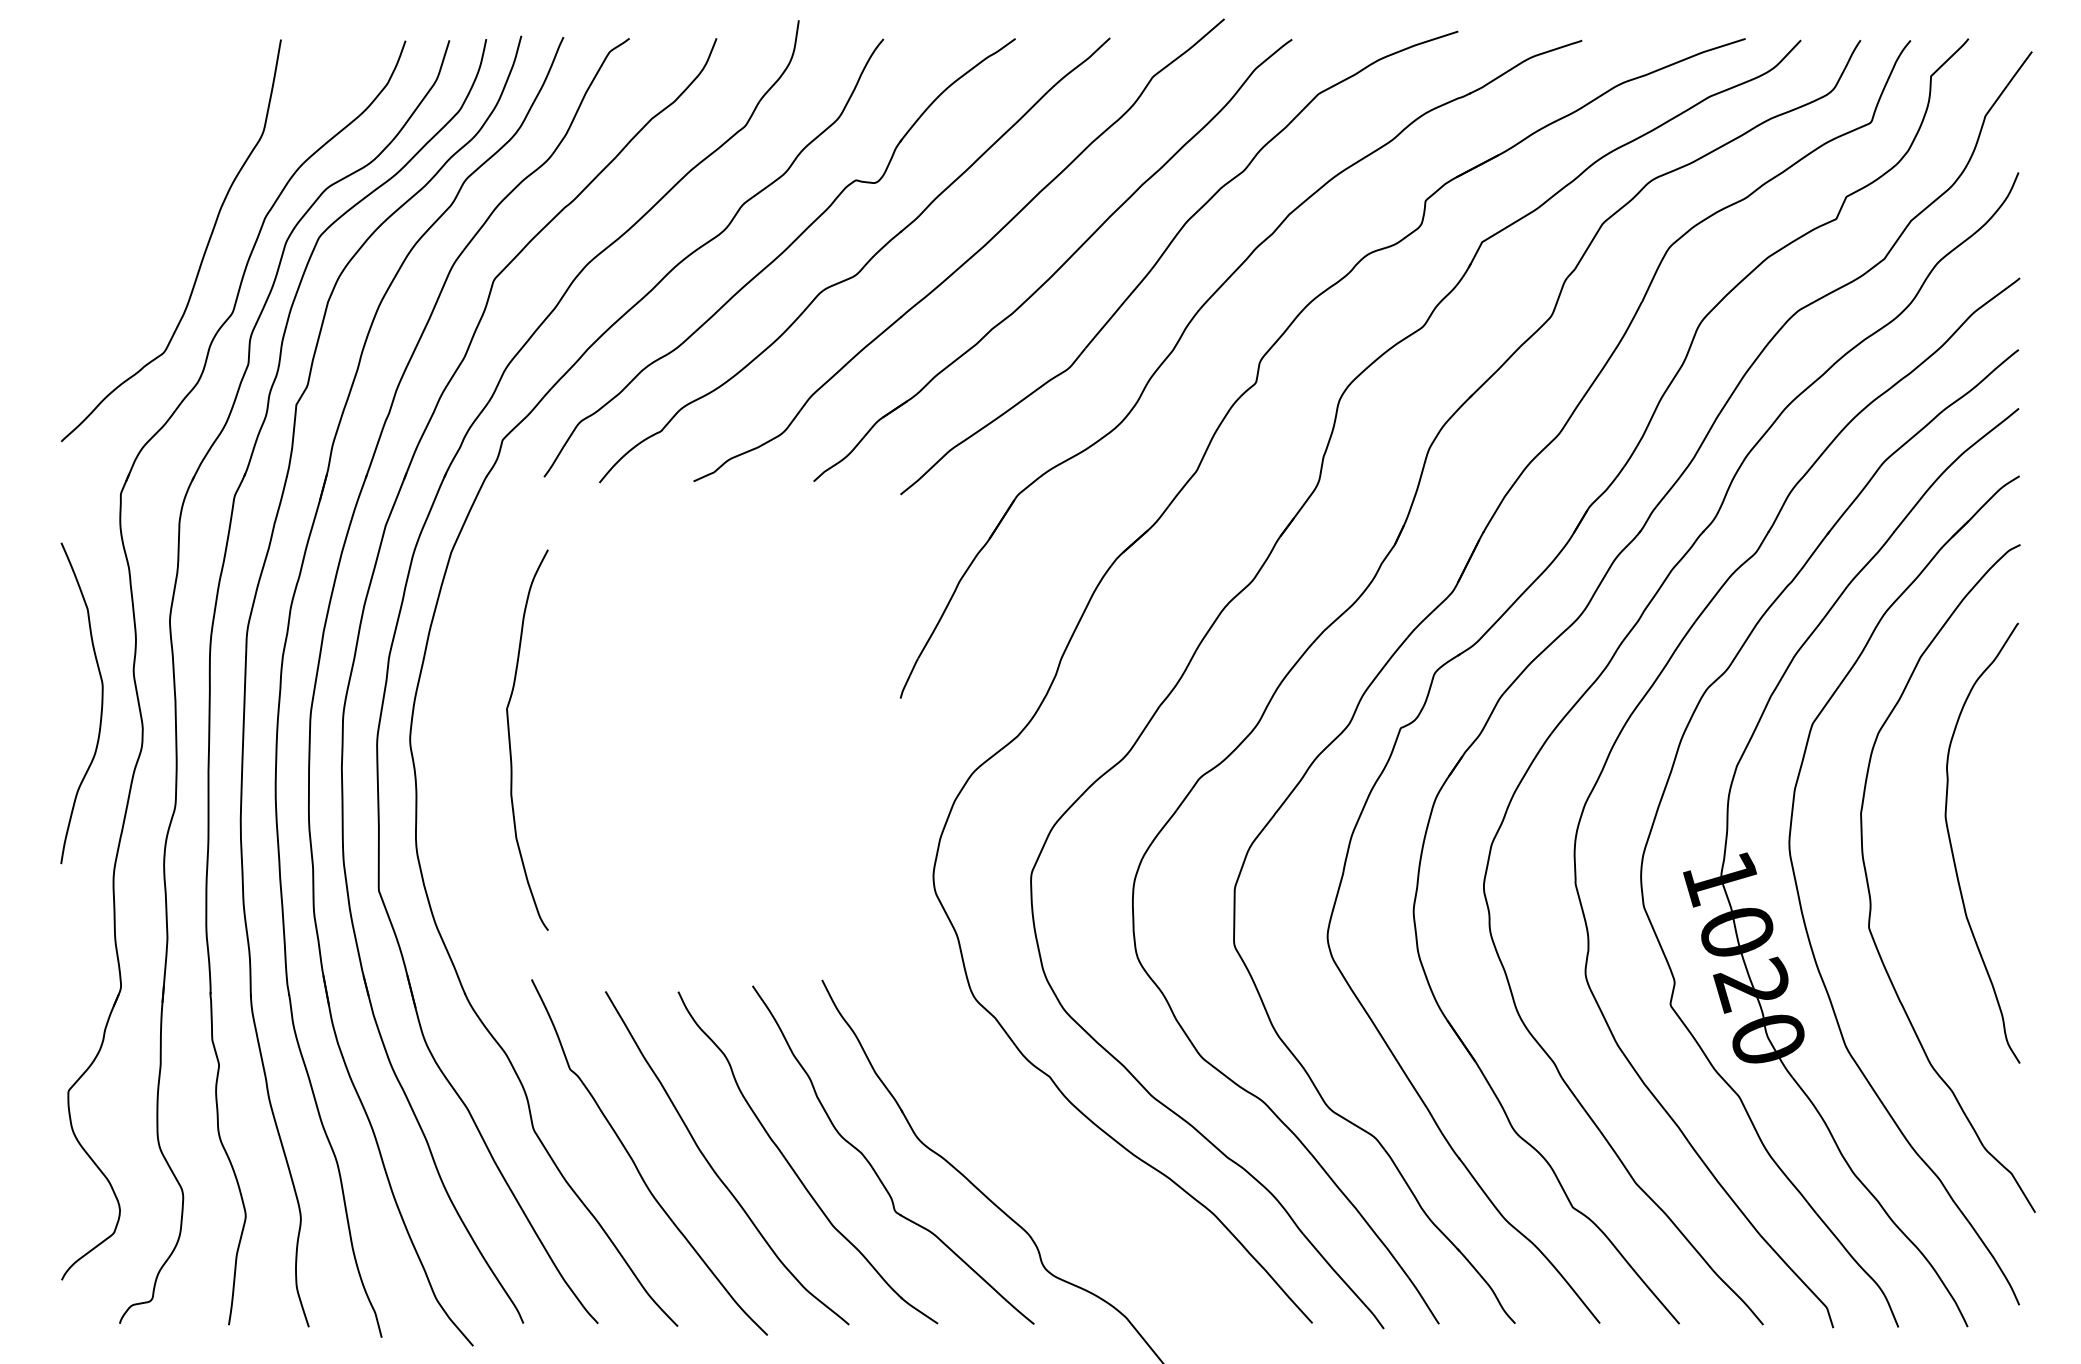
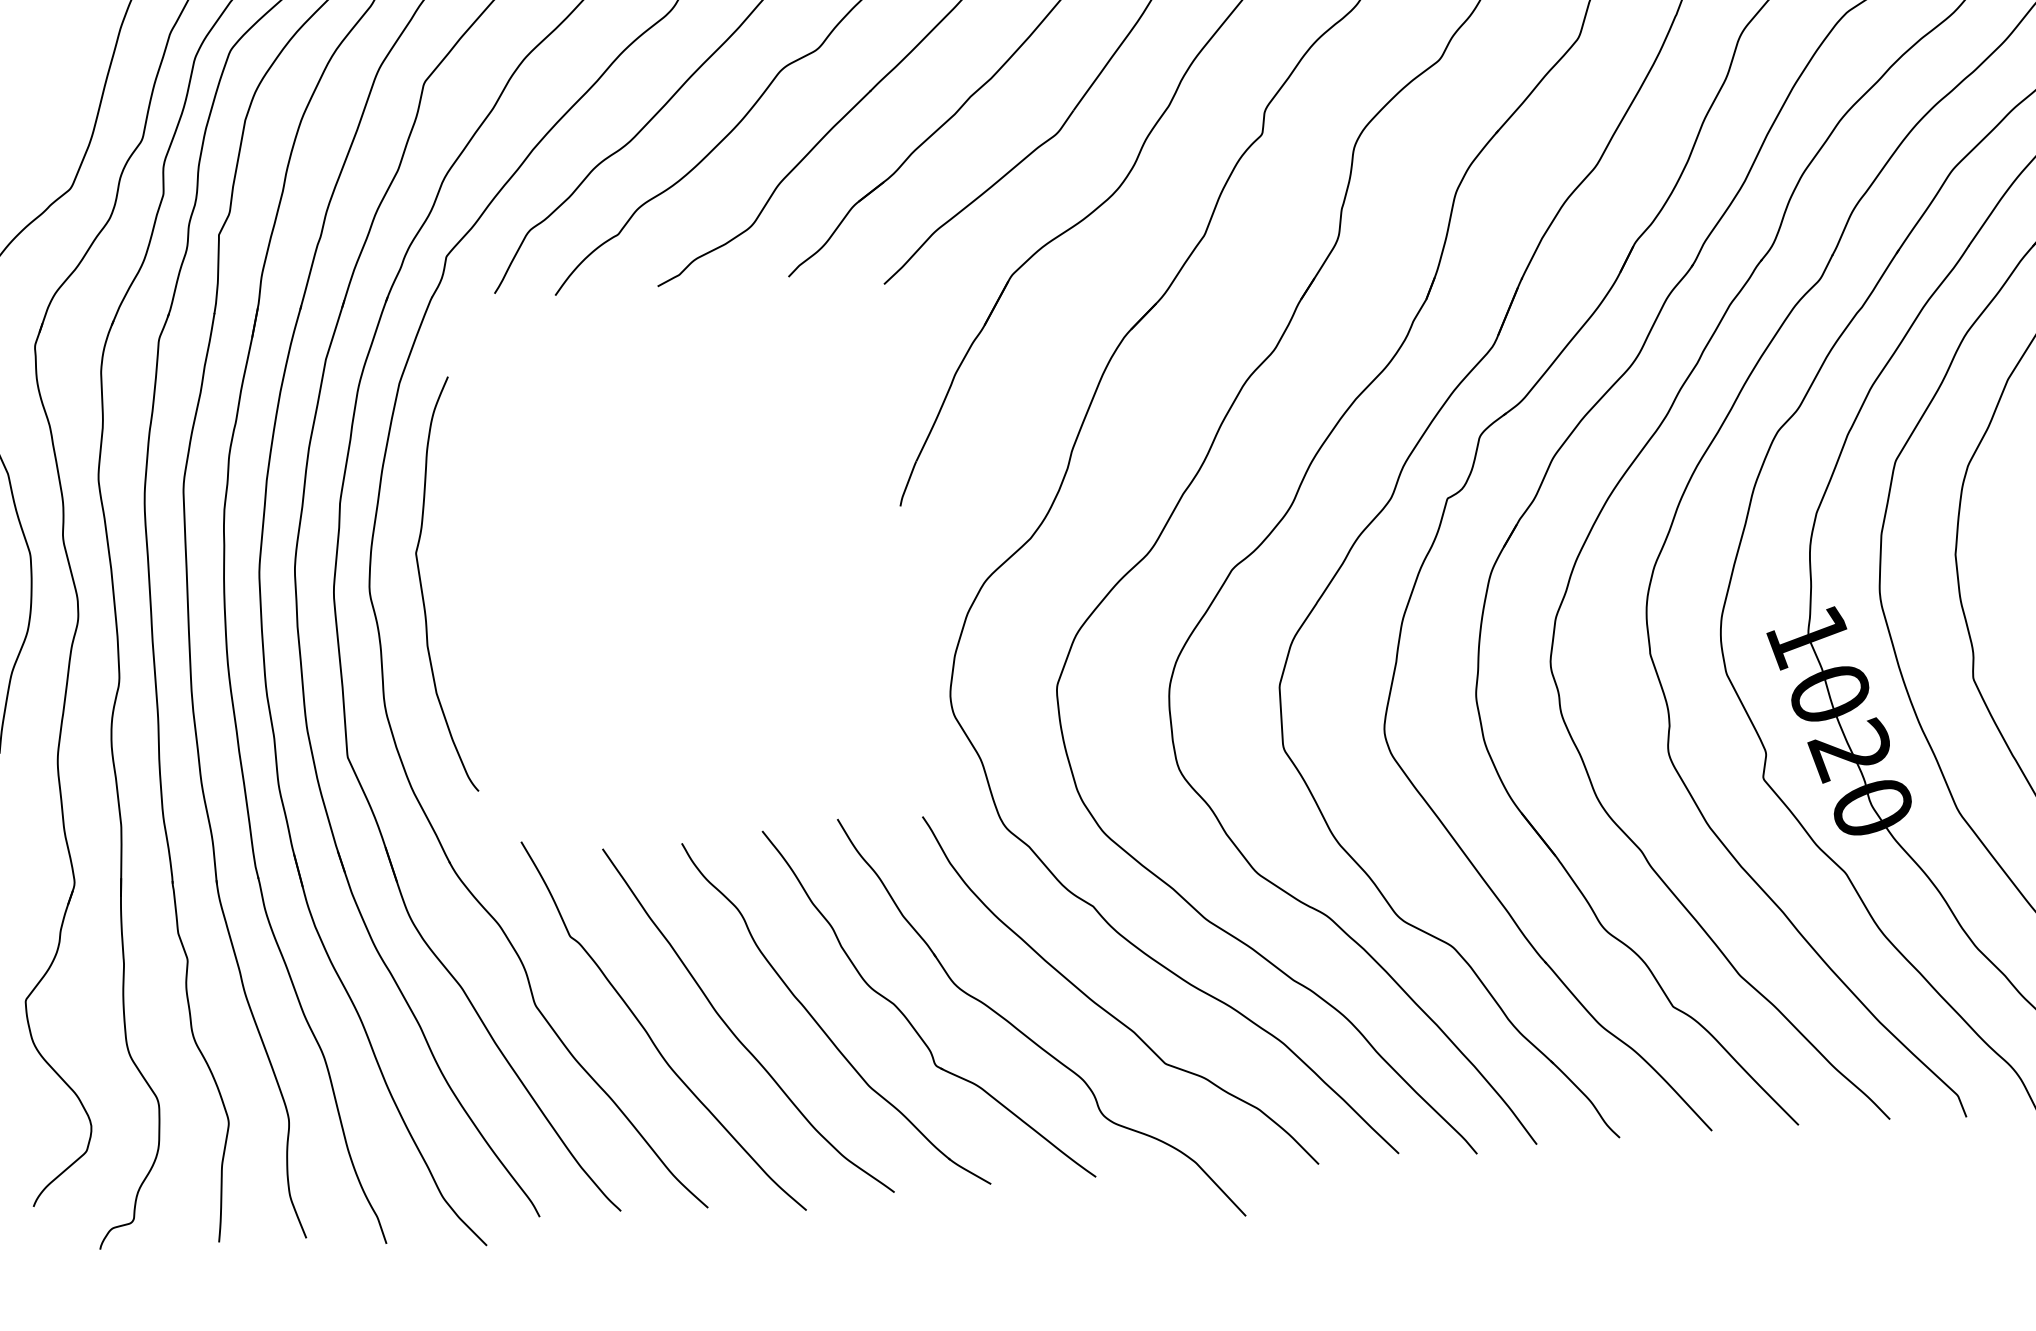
curve: (510, 739) -> (422, 586), moved
curve: (1056, 1173) -> (1108, 1011), added

